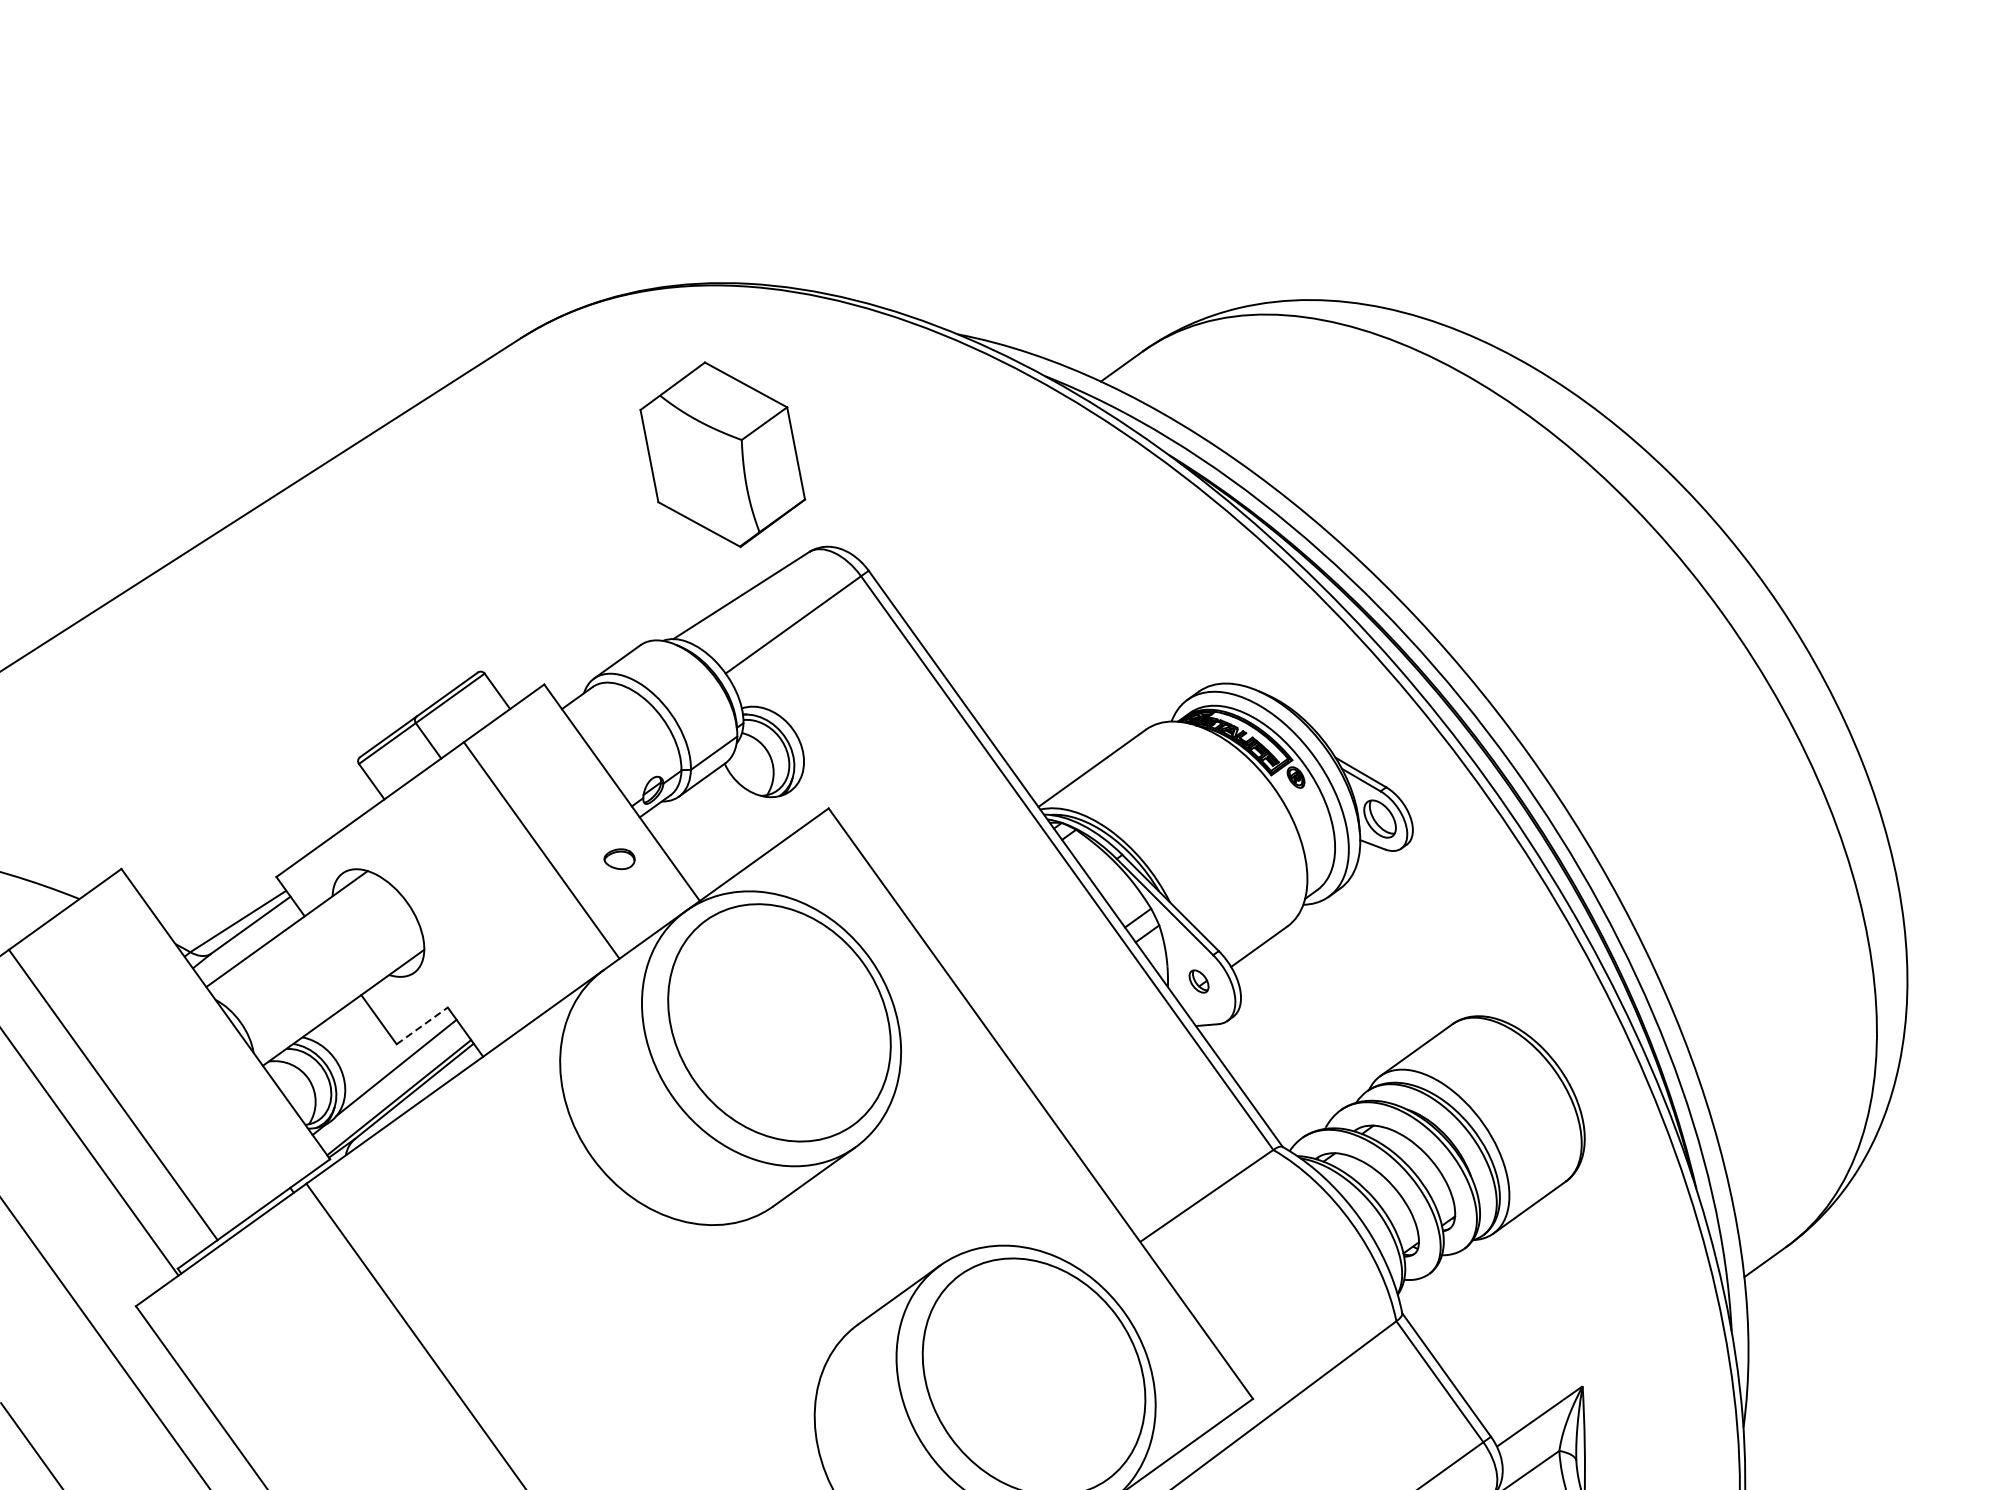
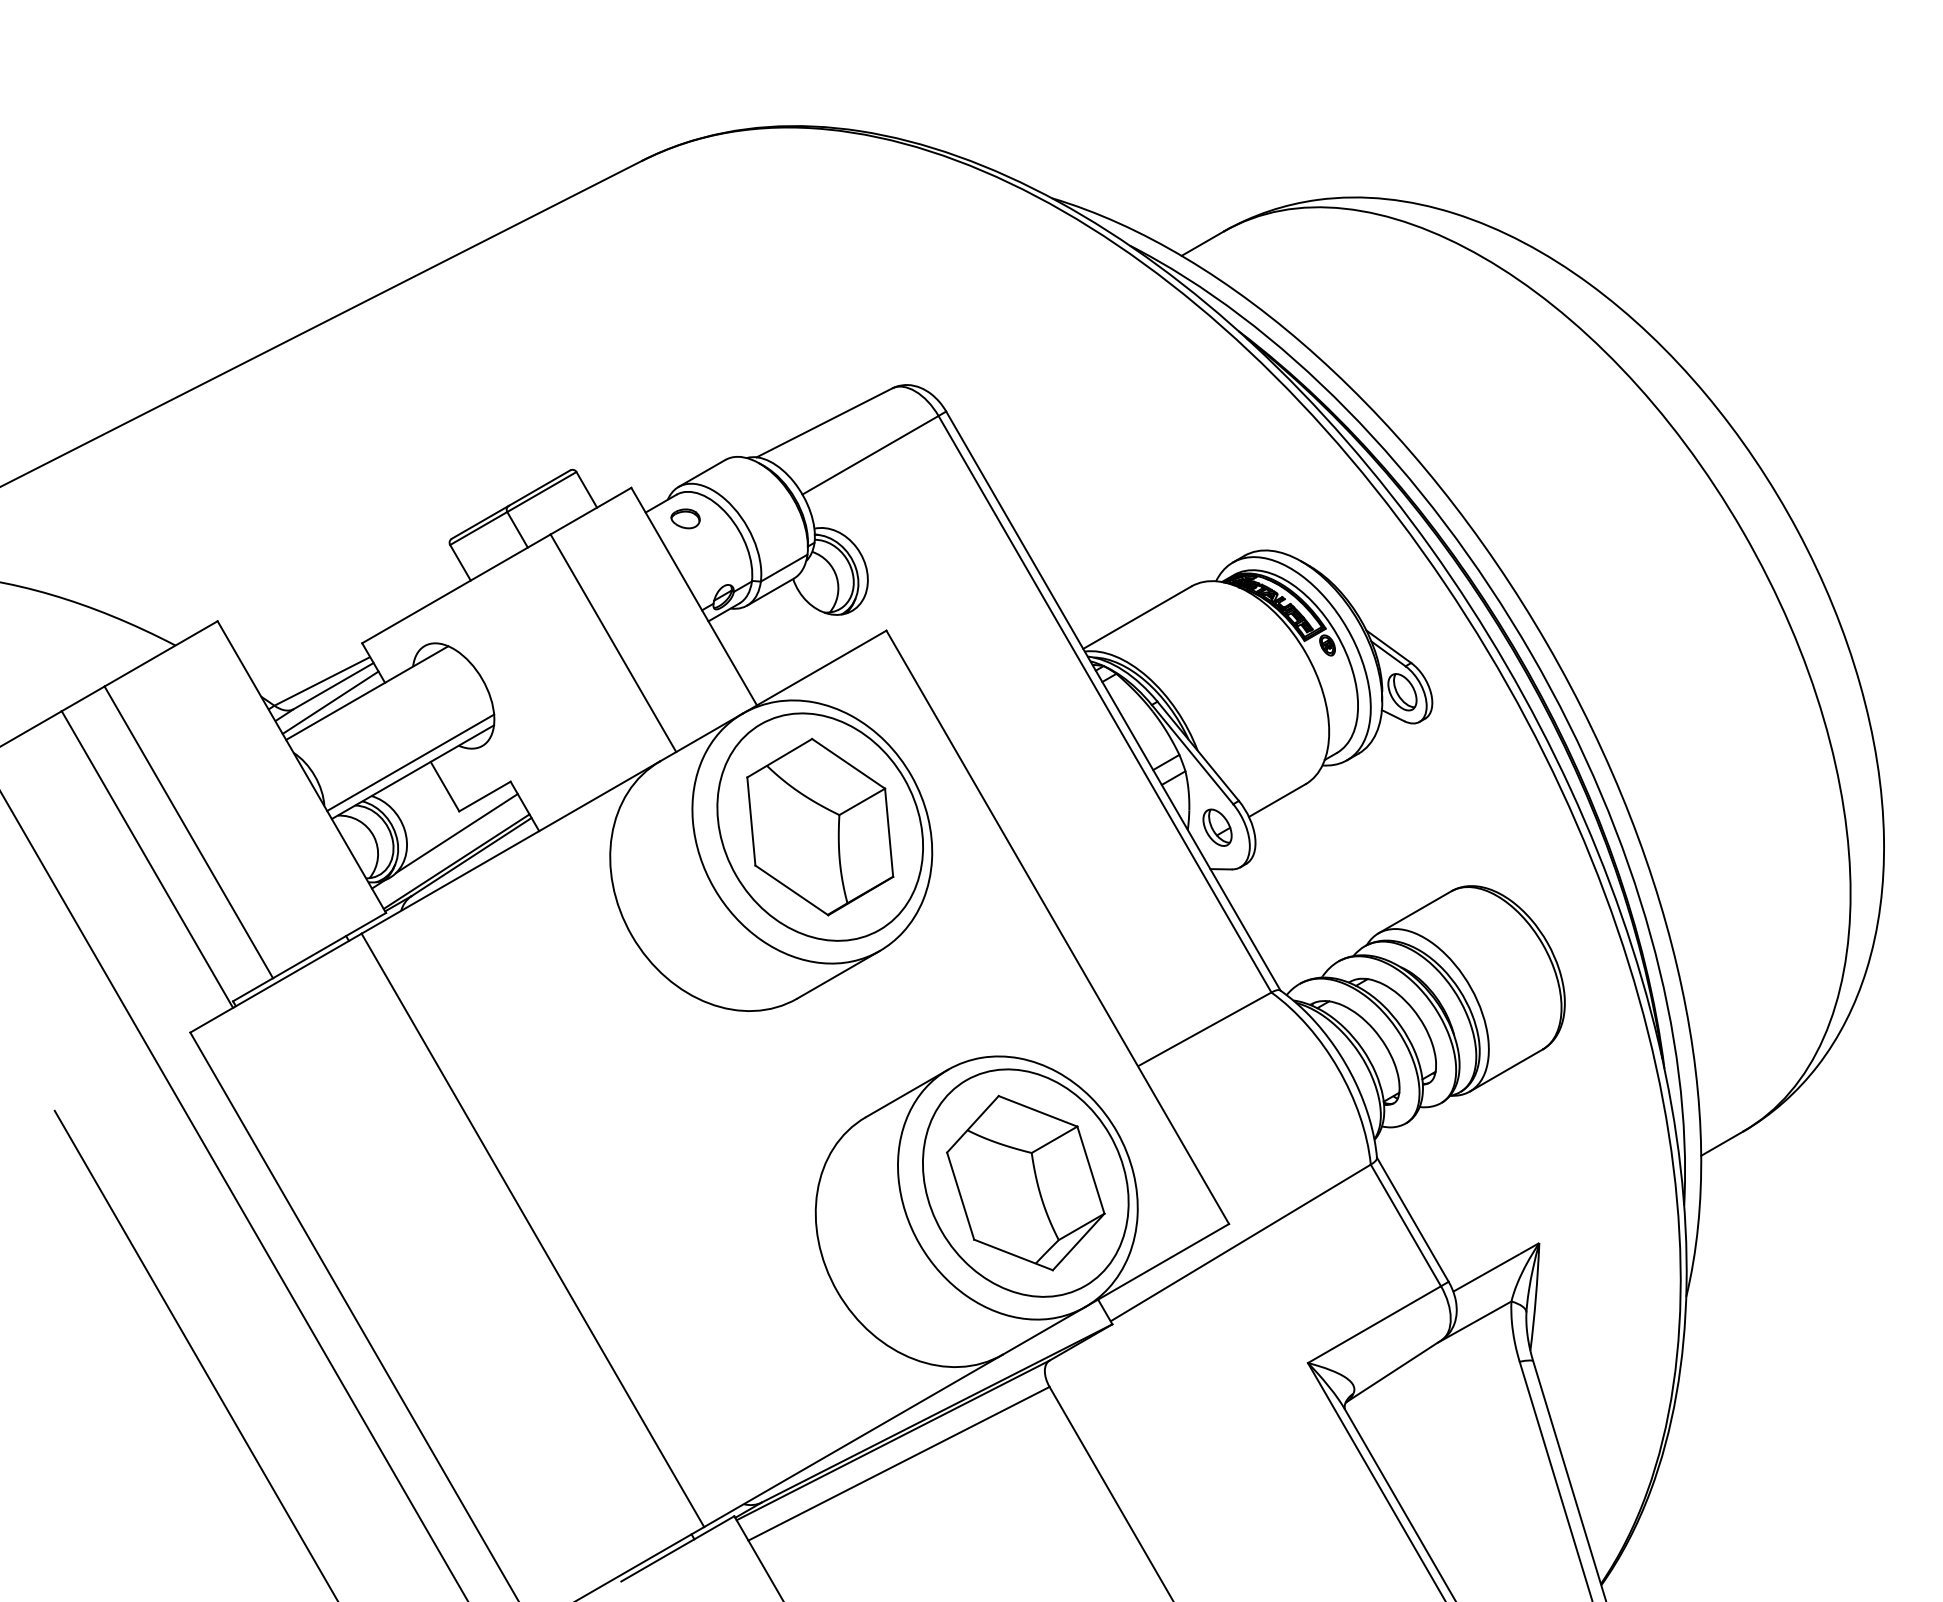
part: (722, 454) -> (820, 826), moved
part: (619, 859) -> (685, 518), moved
line: (249, 942) -> (330, 702), added
part: (1199, 981) -> (1217, 827), size x1.67
line: (340, 997) -> (410, 762), added
line: (421, 1025) -> (484, 796), dashed -> solid
part: (1033, 1376) -> (1025, 1182), added

